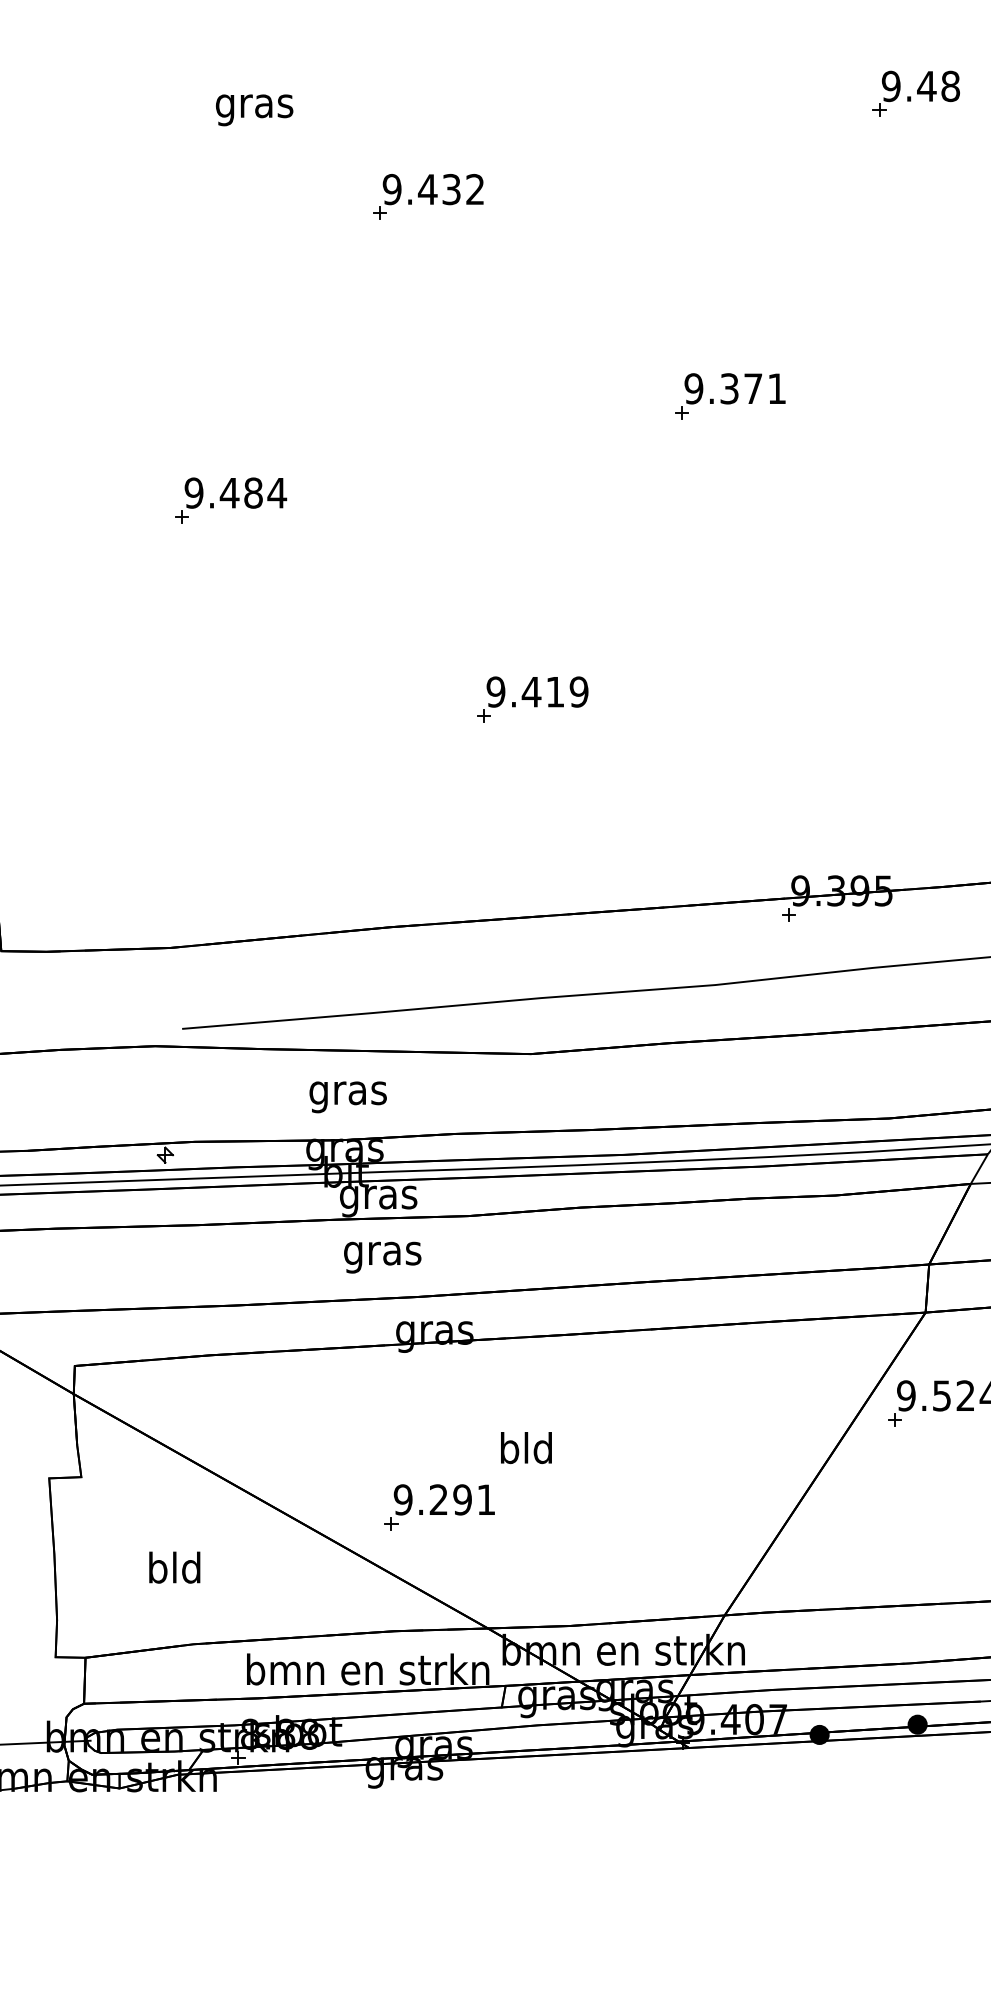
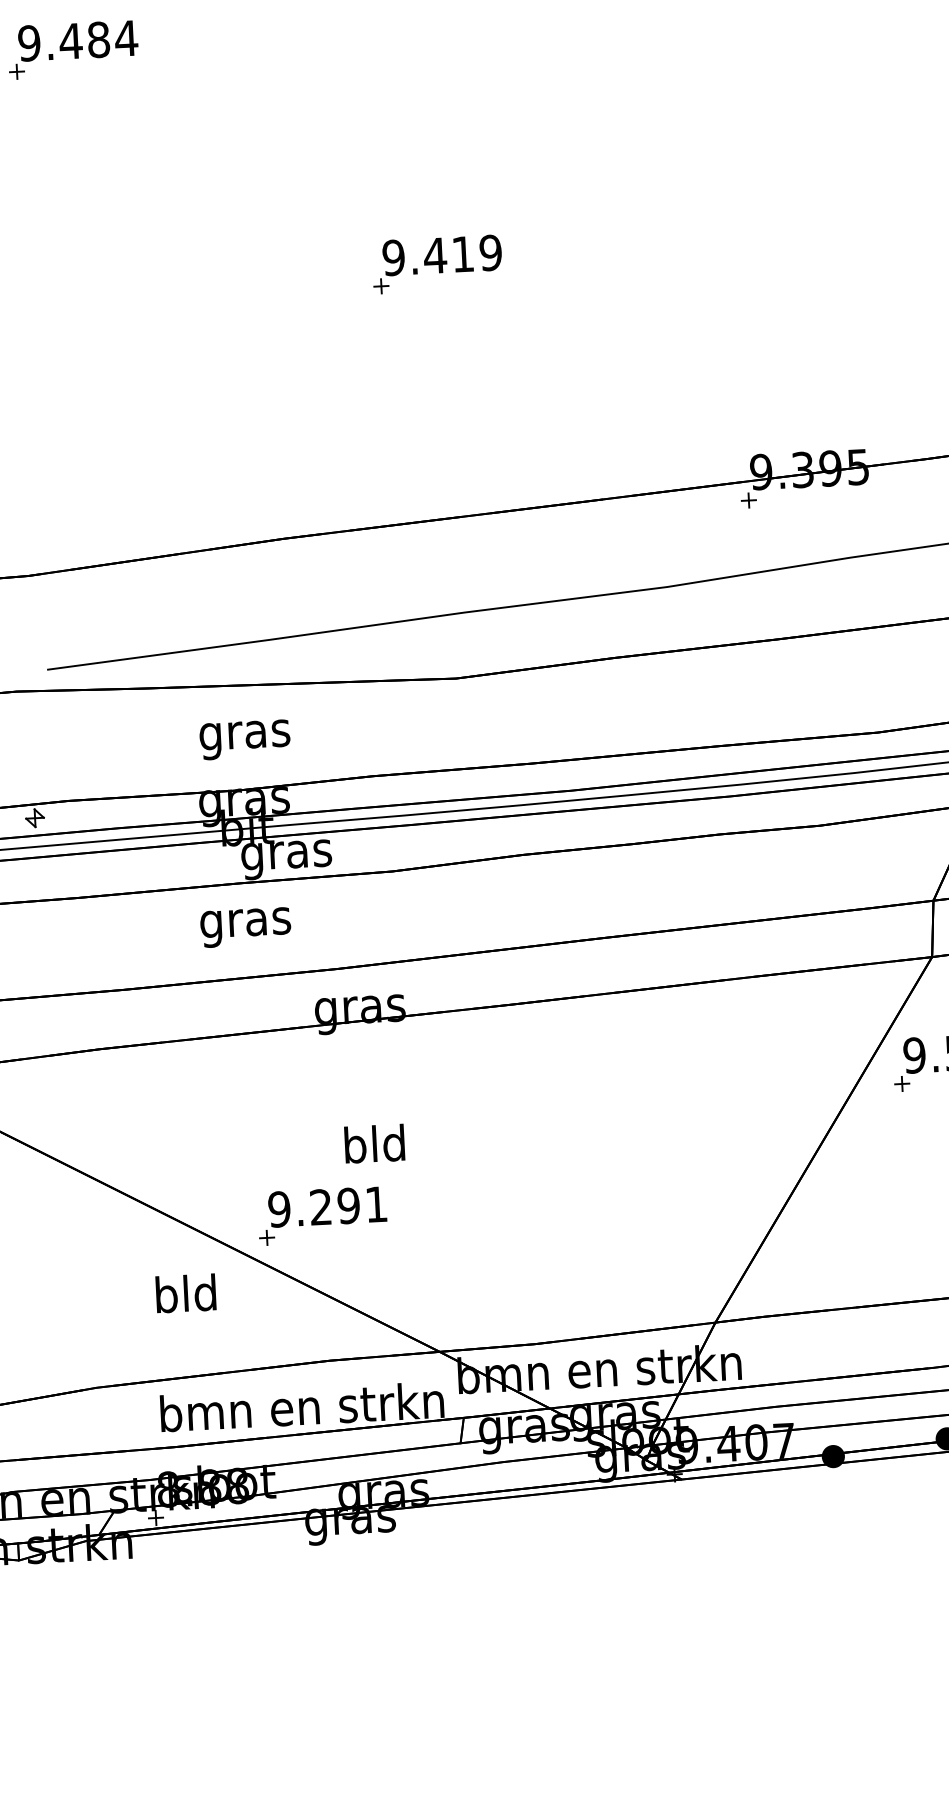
text: (382, 1257) -> (245, 927), moved
text: (526, 1448) -> (374, 1144), moved
part: (439, 1507) -> (322, 1216), moved
text: (174, 1567) -> (185, 1293), moved

